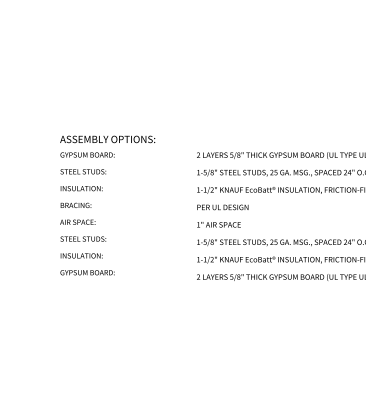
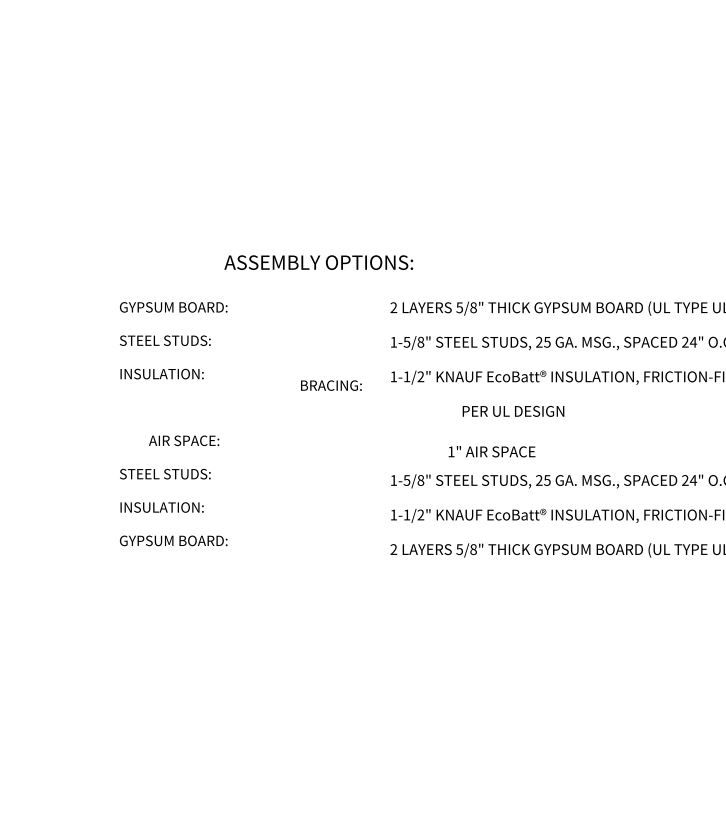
text: (107, 139) -> (318, 262), moved
text: (75, 204) -> (330, 383), moved
text: (222, 207) -> (512, 411), moved
text: (77, 221) -> (183, 439), moved
text: (218, 224) -> (490, 451), moved

